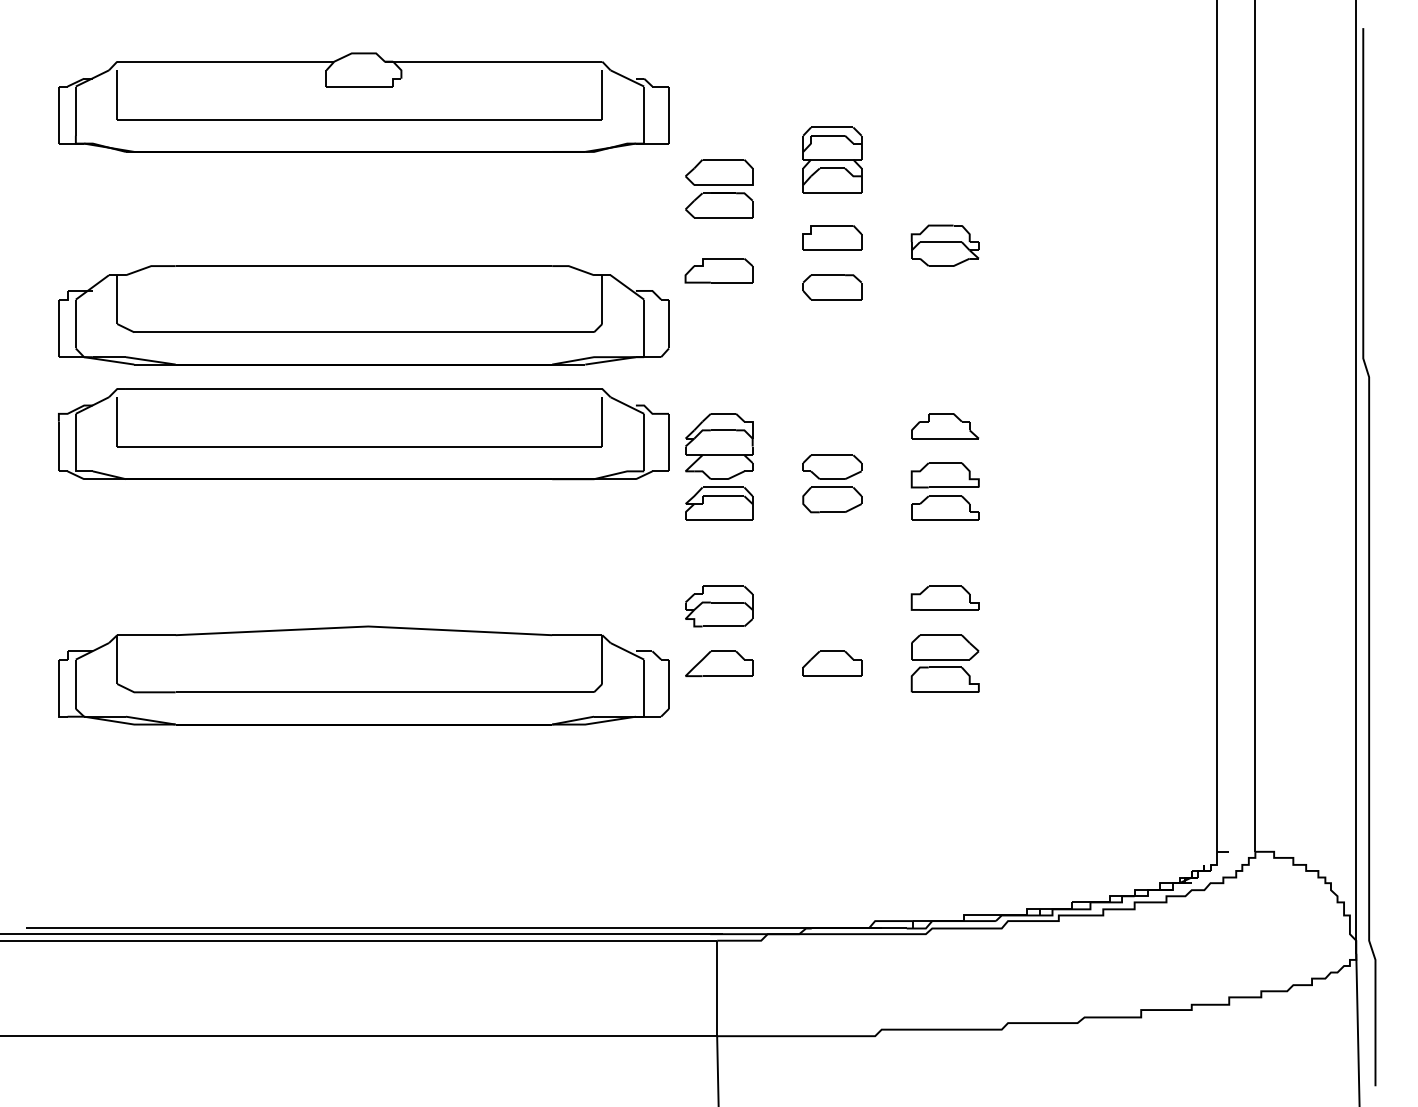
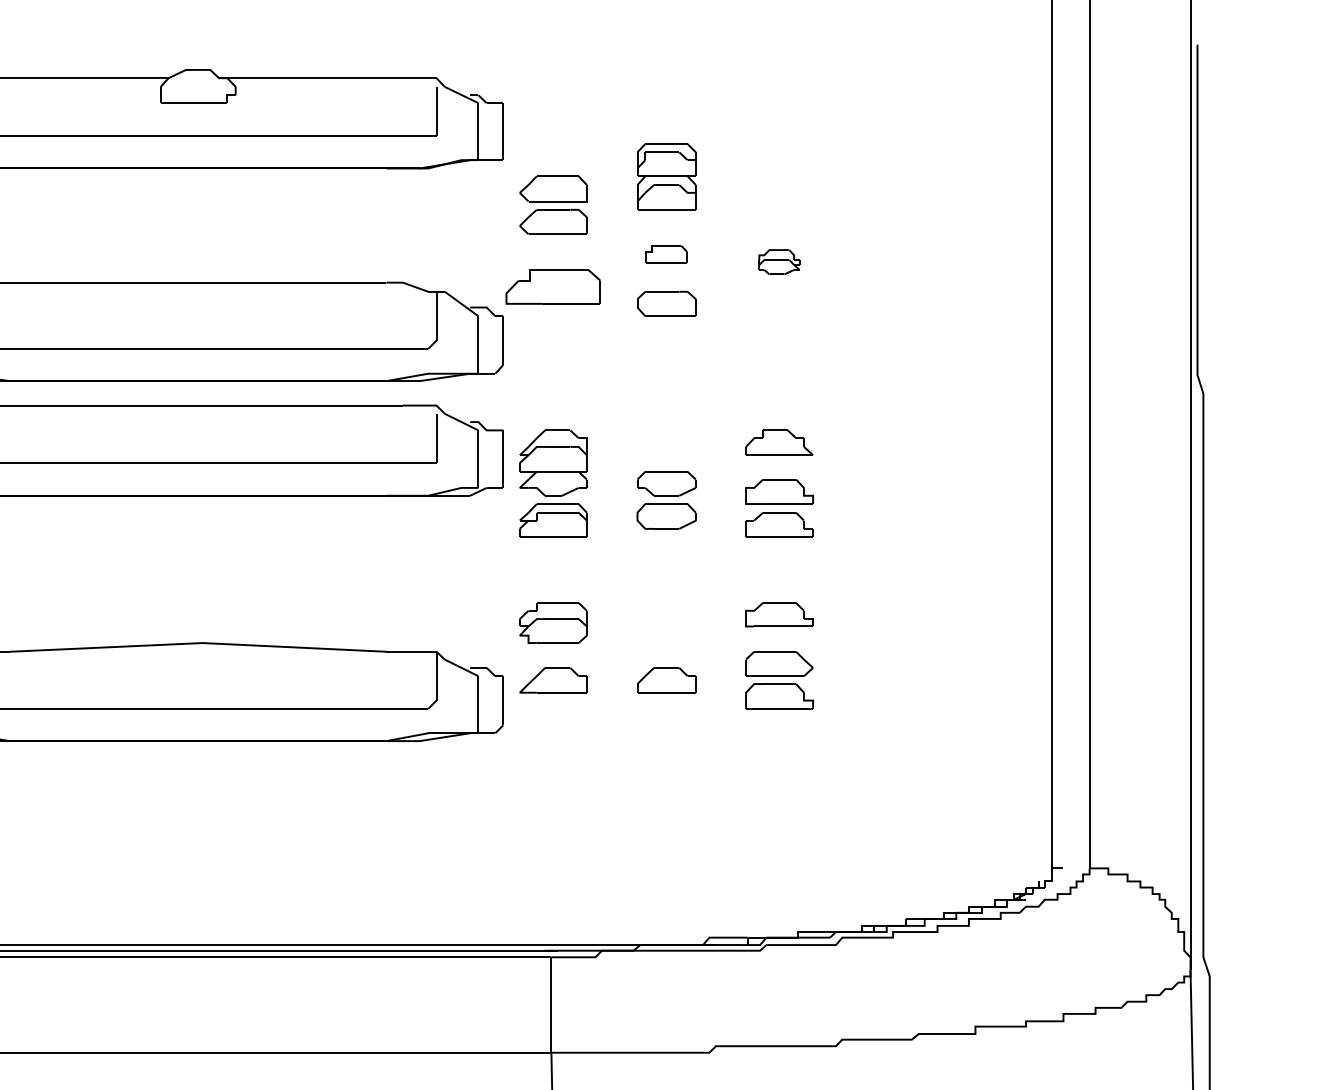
part: (832, 237) -> (666, 254), size x0.7
part: (944, 245) -> (778, 262), size x0.6
part: (718, 270) -> (552, 287), size x1.4

